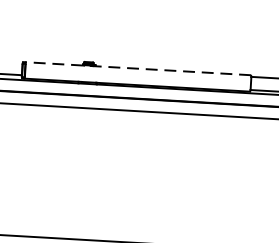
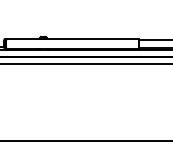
line: (136, 69) -> (71, 39), dashed -> solid

